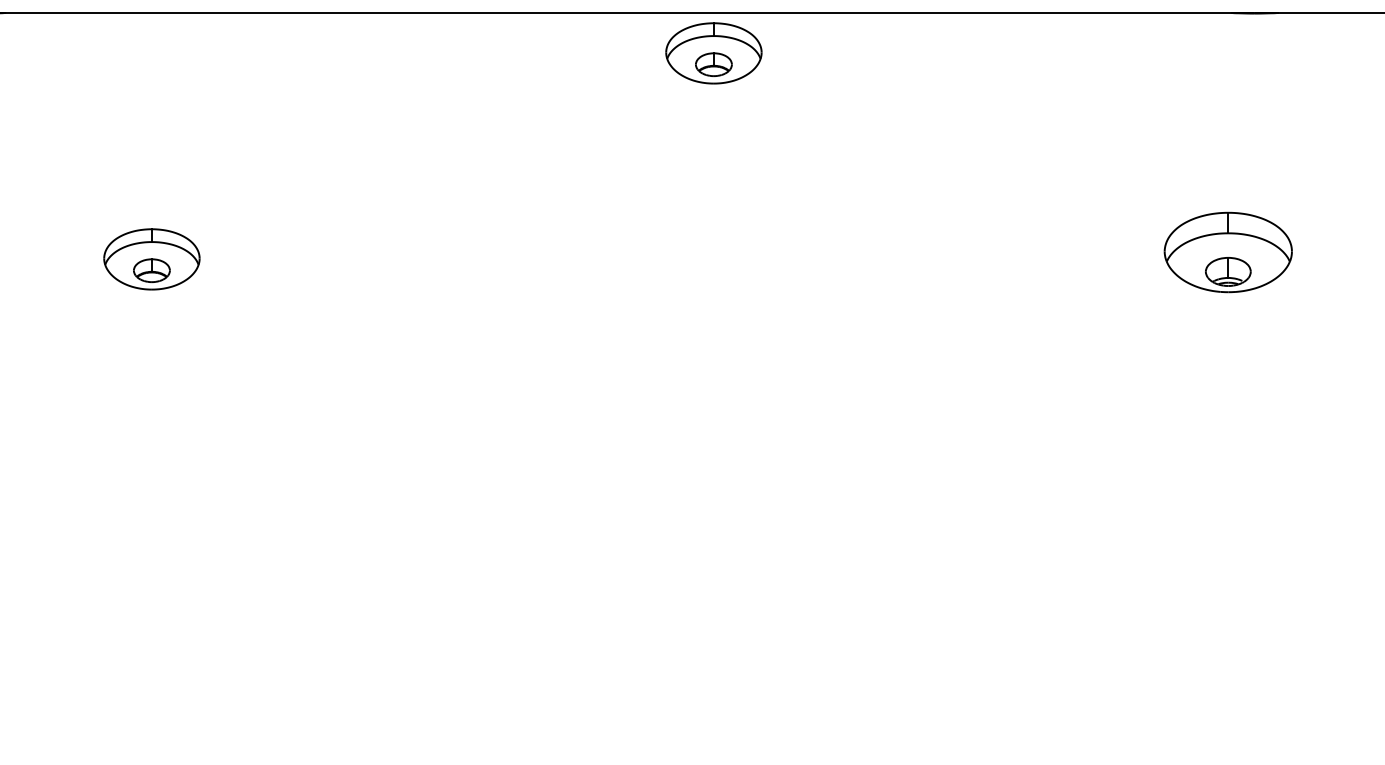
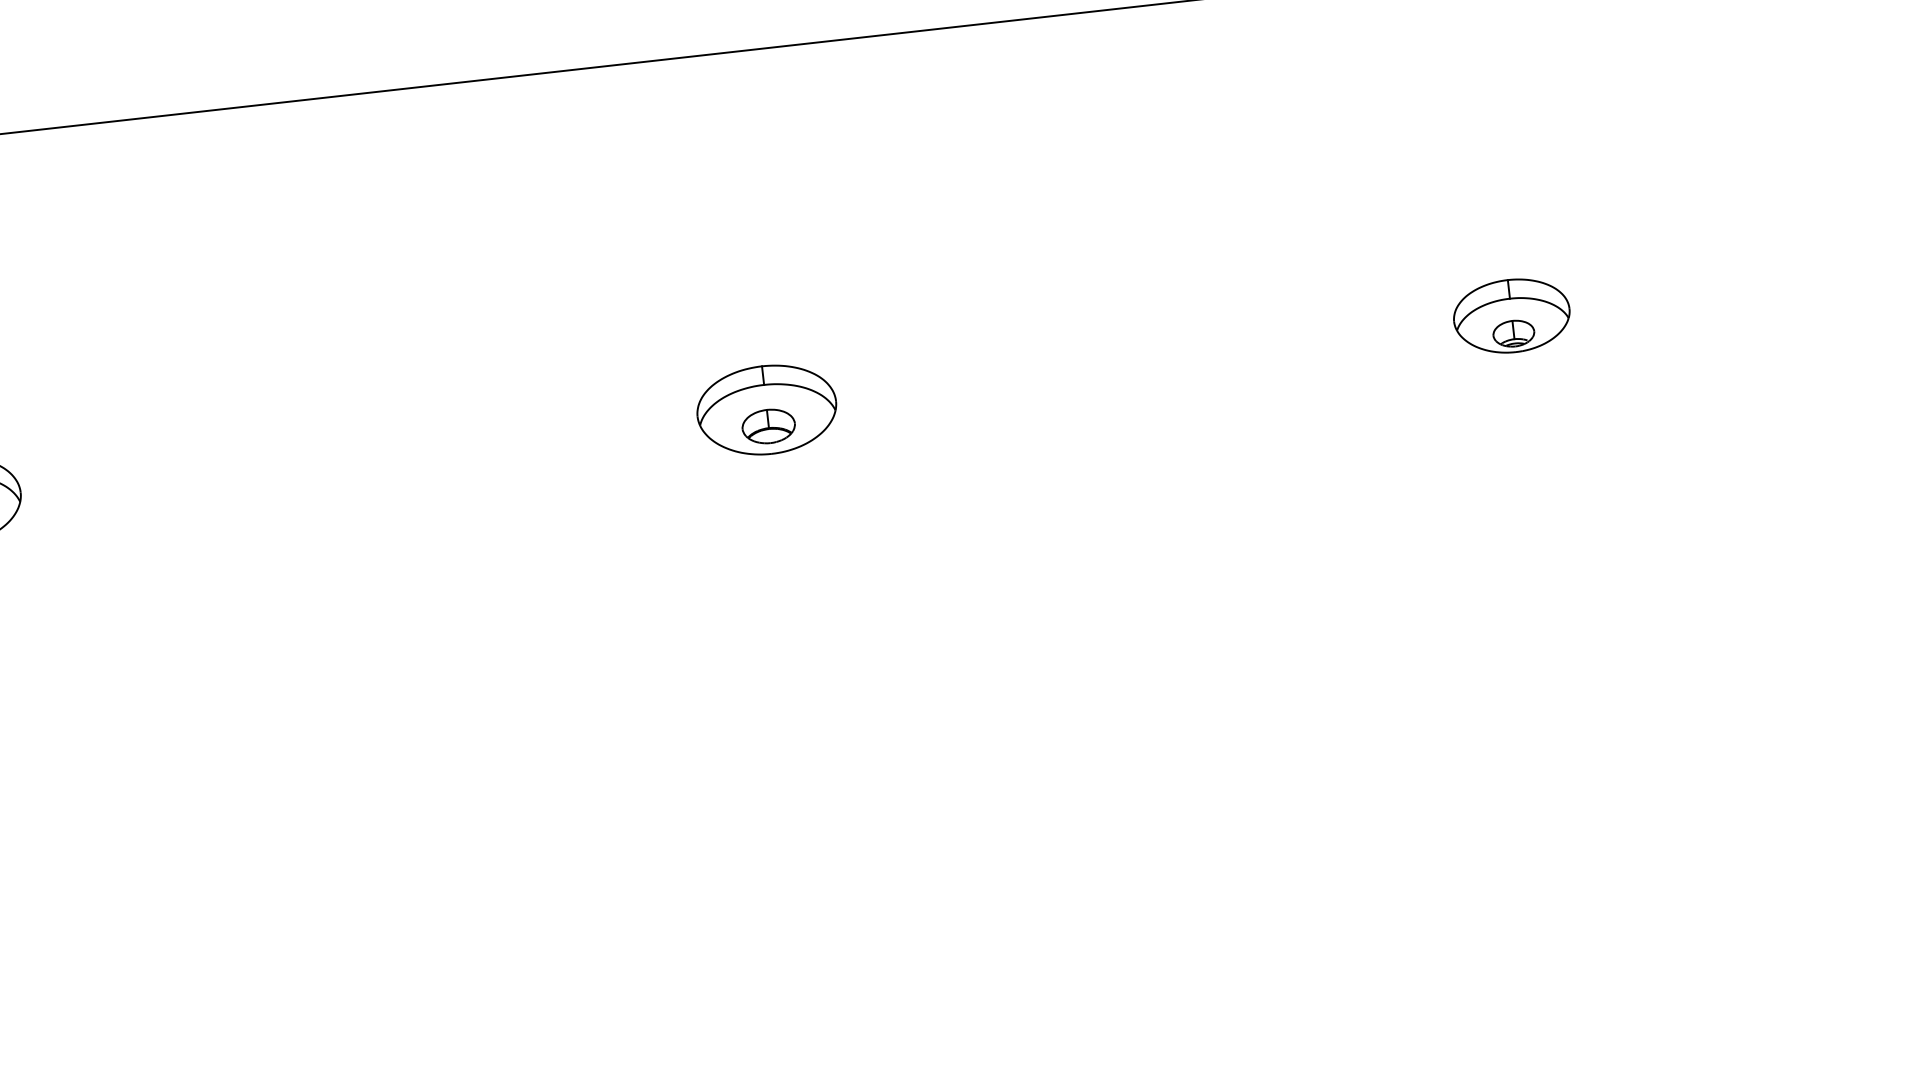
part: (713, 53) -> (766, 410), moved
part: (1227, 251) -> (1510, 315), size x0.62

